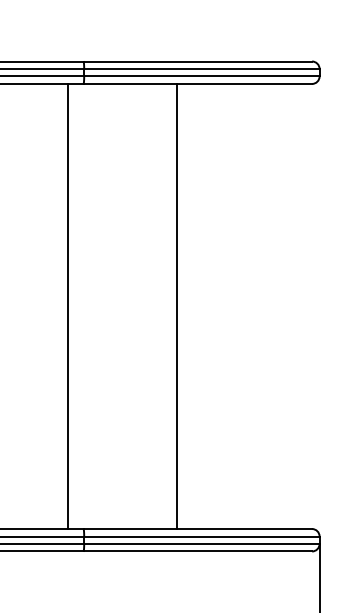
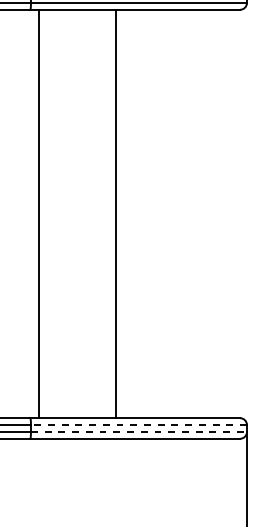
line: (68, 306) -> (39, 214), moved
line: (201, 536) -> (138, 425), solid -> dashed
line: (201, 543) -> (138, 431), solid -> dashed

